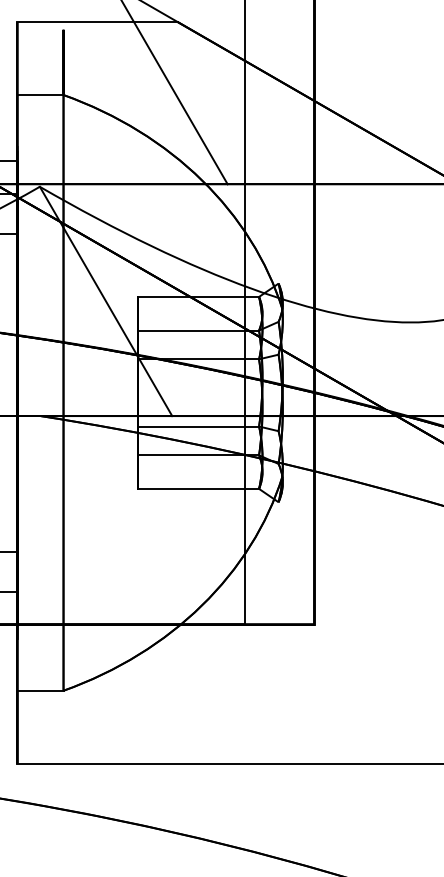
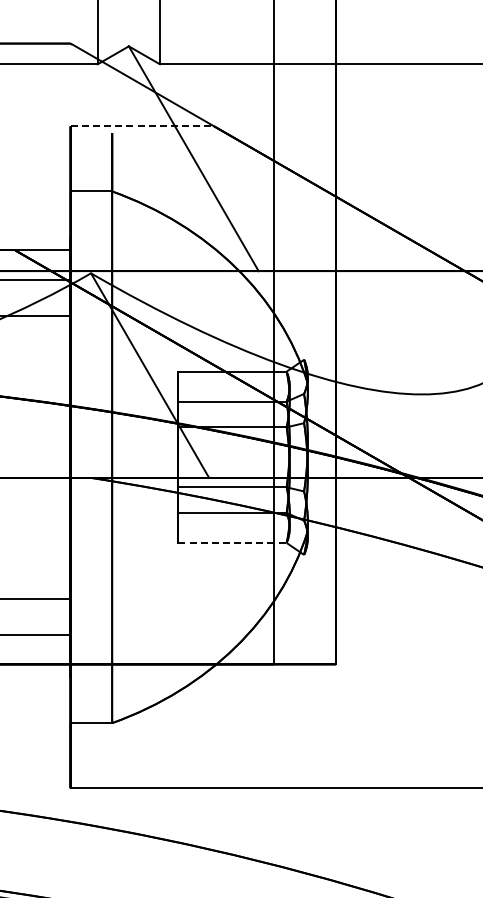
line: (97, 22) -> (142, 126), solid -> dashed
line: (199, 489) -> (233, 543), solid -> dashed

